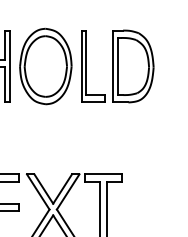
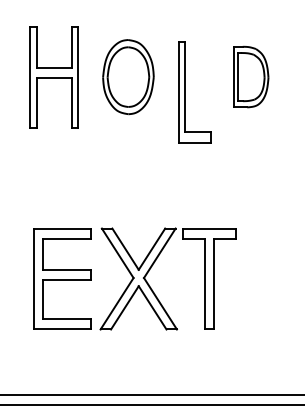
part: (45, 66) -> (128, 76), size x0.7
part: (86, 66) -> (185, 92), moved
part: (133, 66) -> (251, 76), size x0.6

